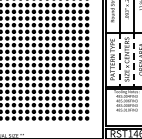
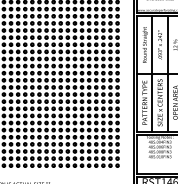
line: (119, 59) -> (152, 102), dashed -> solid
line: (133, 59) -> (167, 102), dashed -> solid

